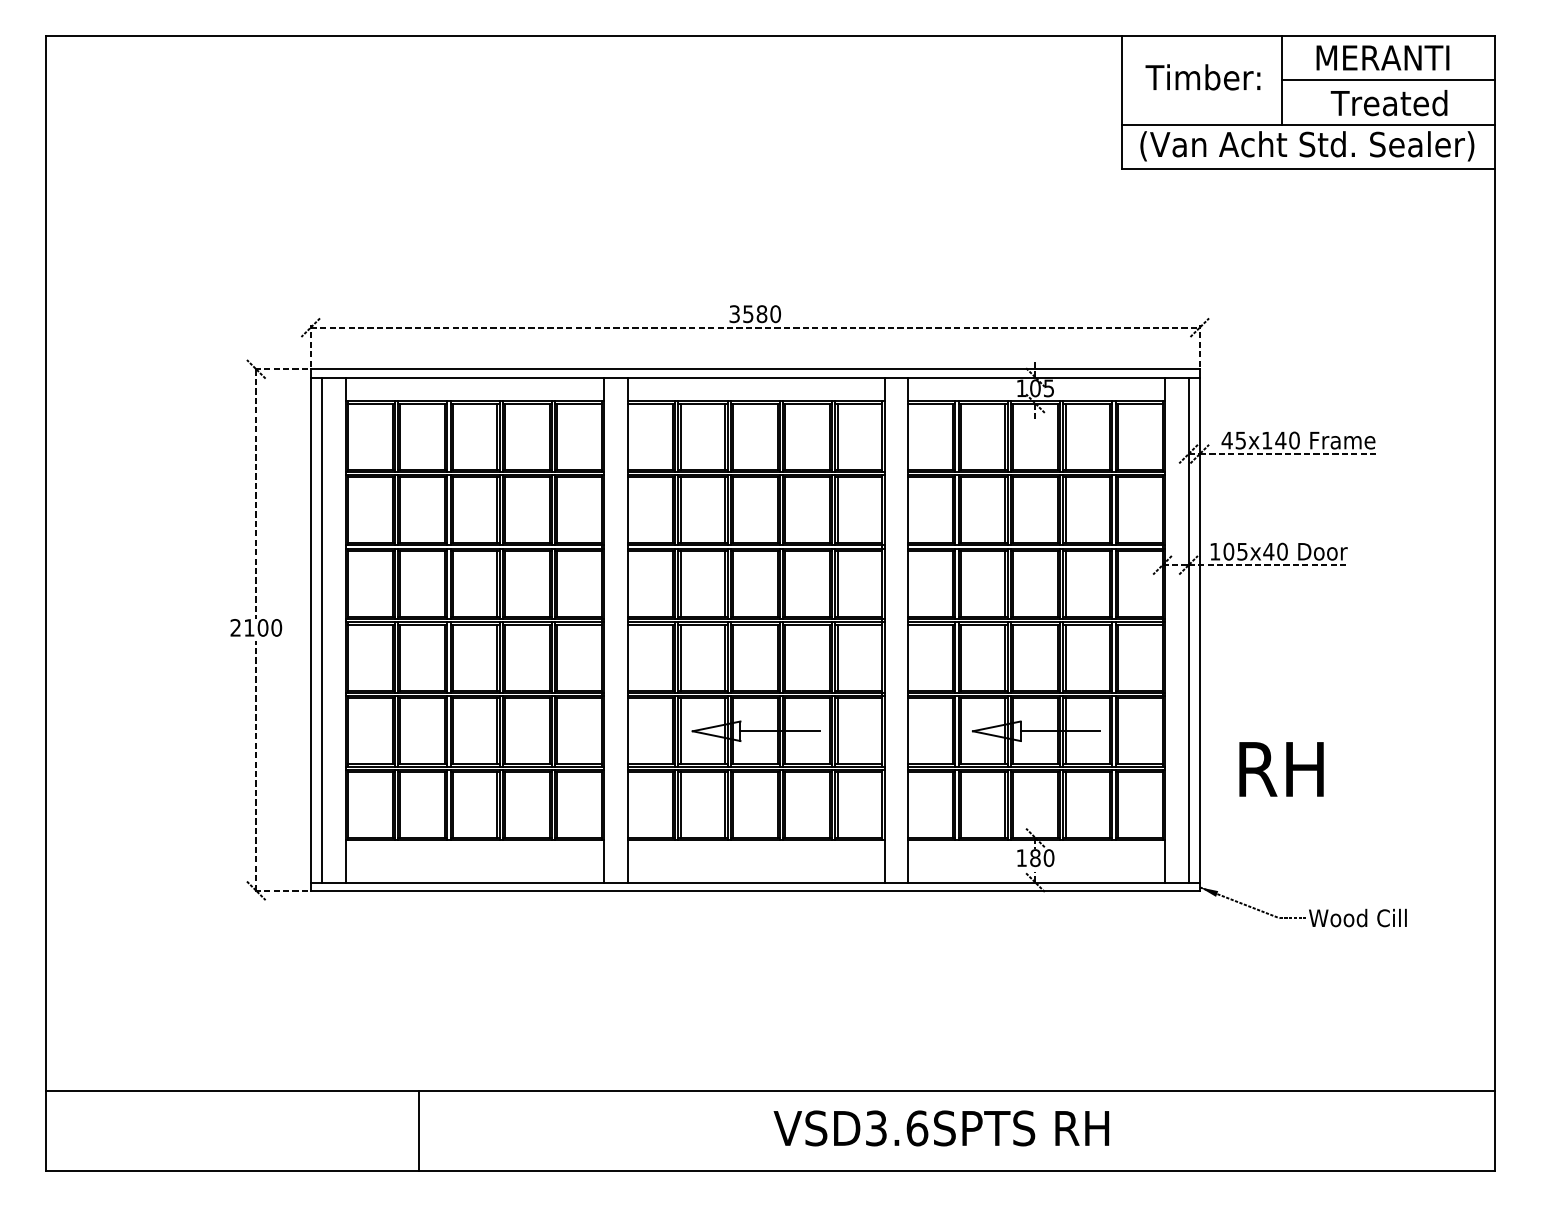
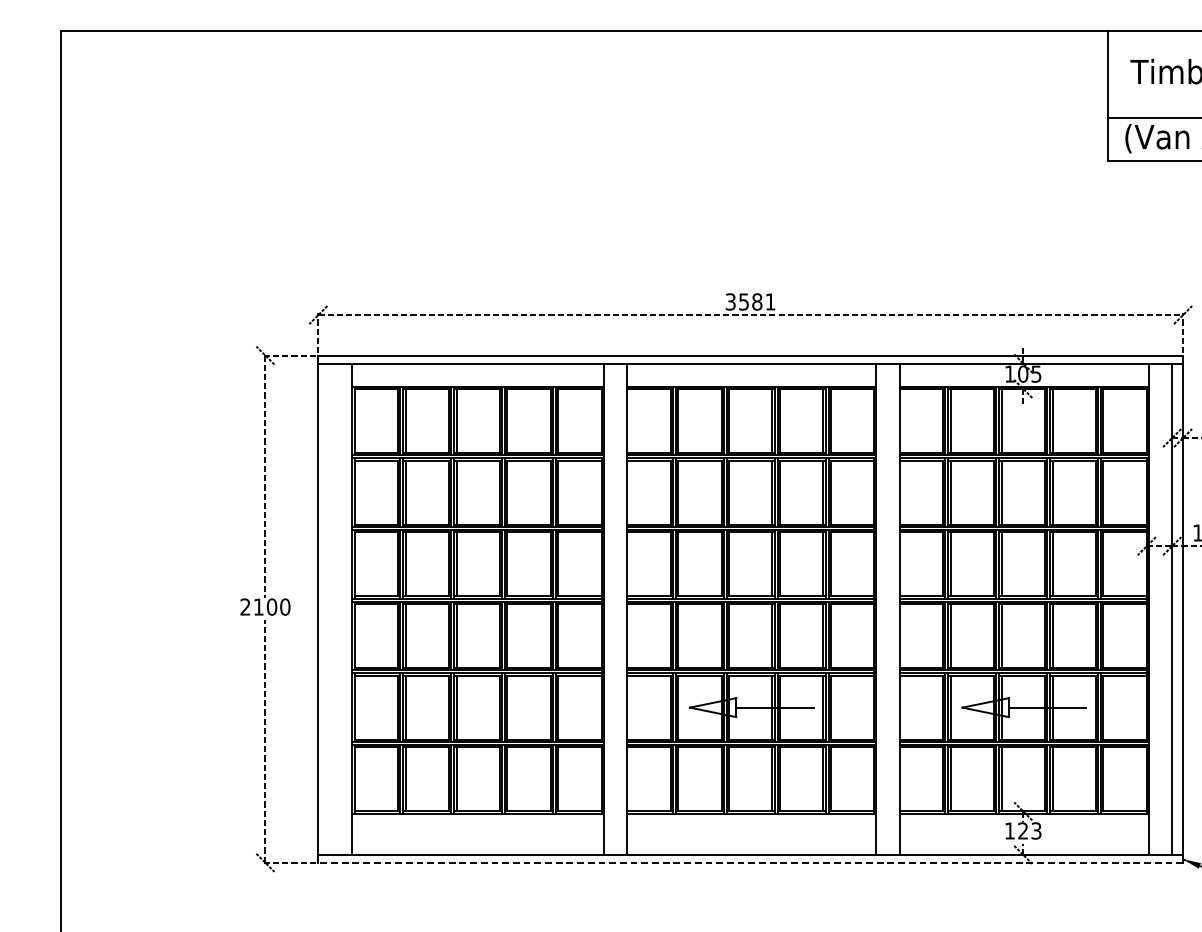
text: (775, 314) -> (770, 302), 3580 -> 3581
line: (321, 629) -> (328, 608), removed
text: (1042, 858) -> (1030, 831), 180 -> 123
line: (755, 890) -> (750, 862), solid -> dashed

